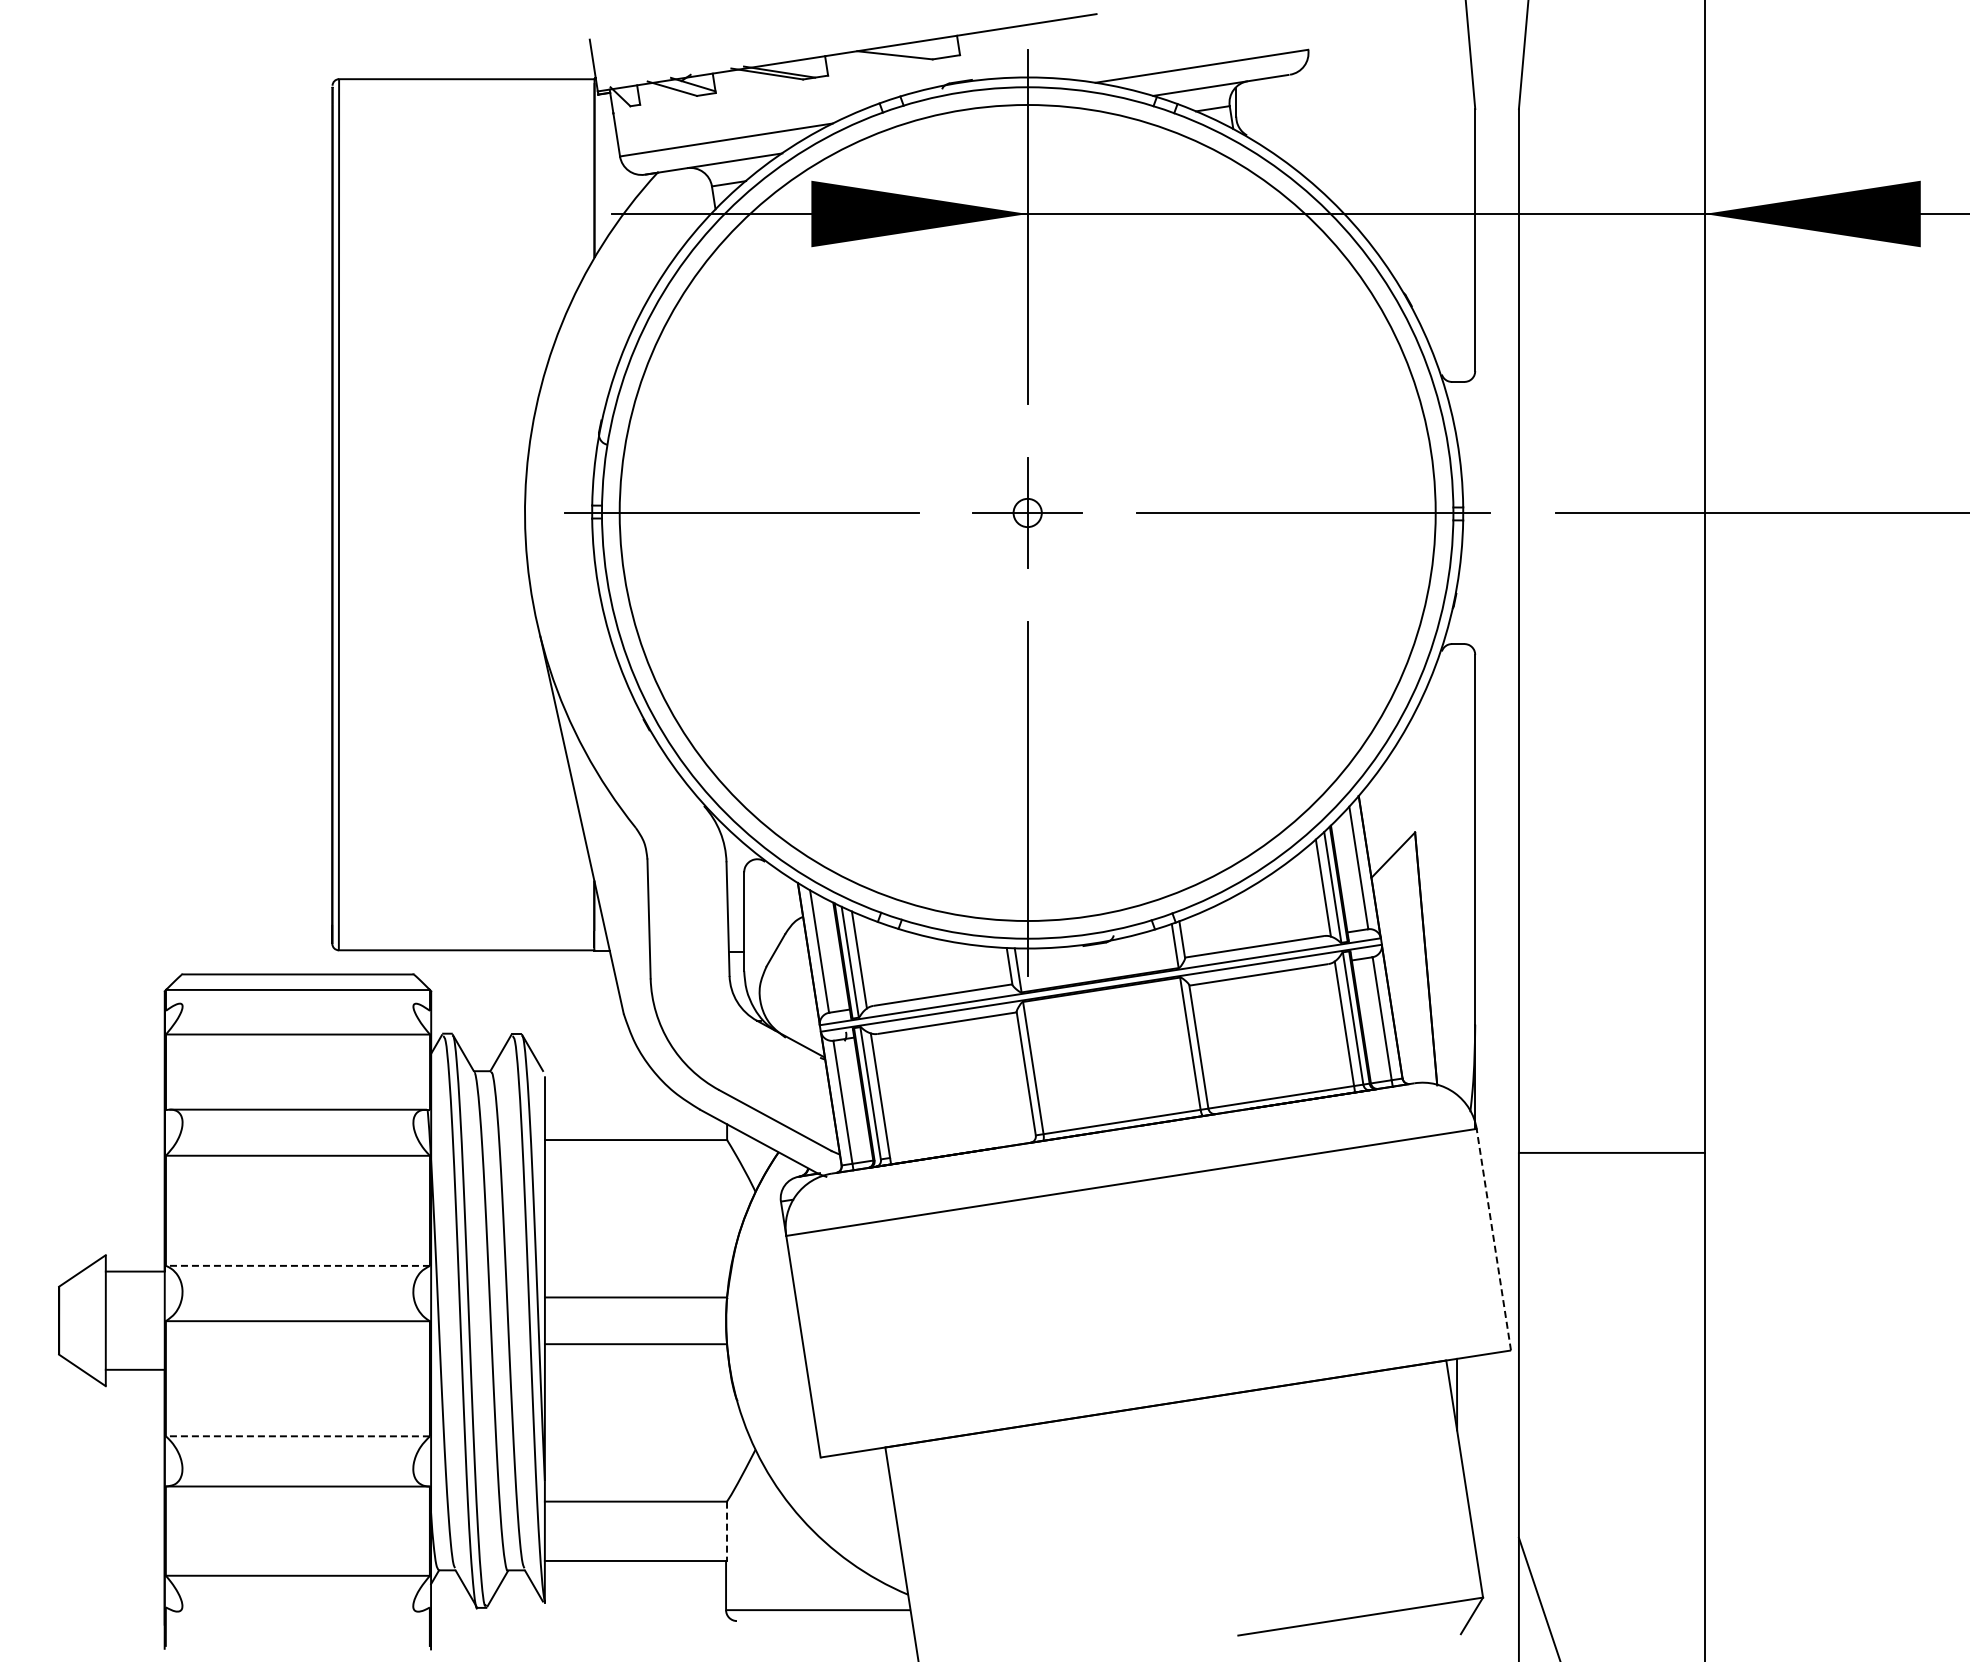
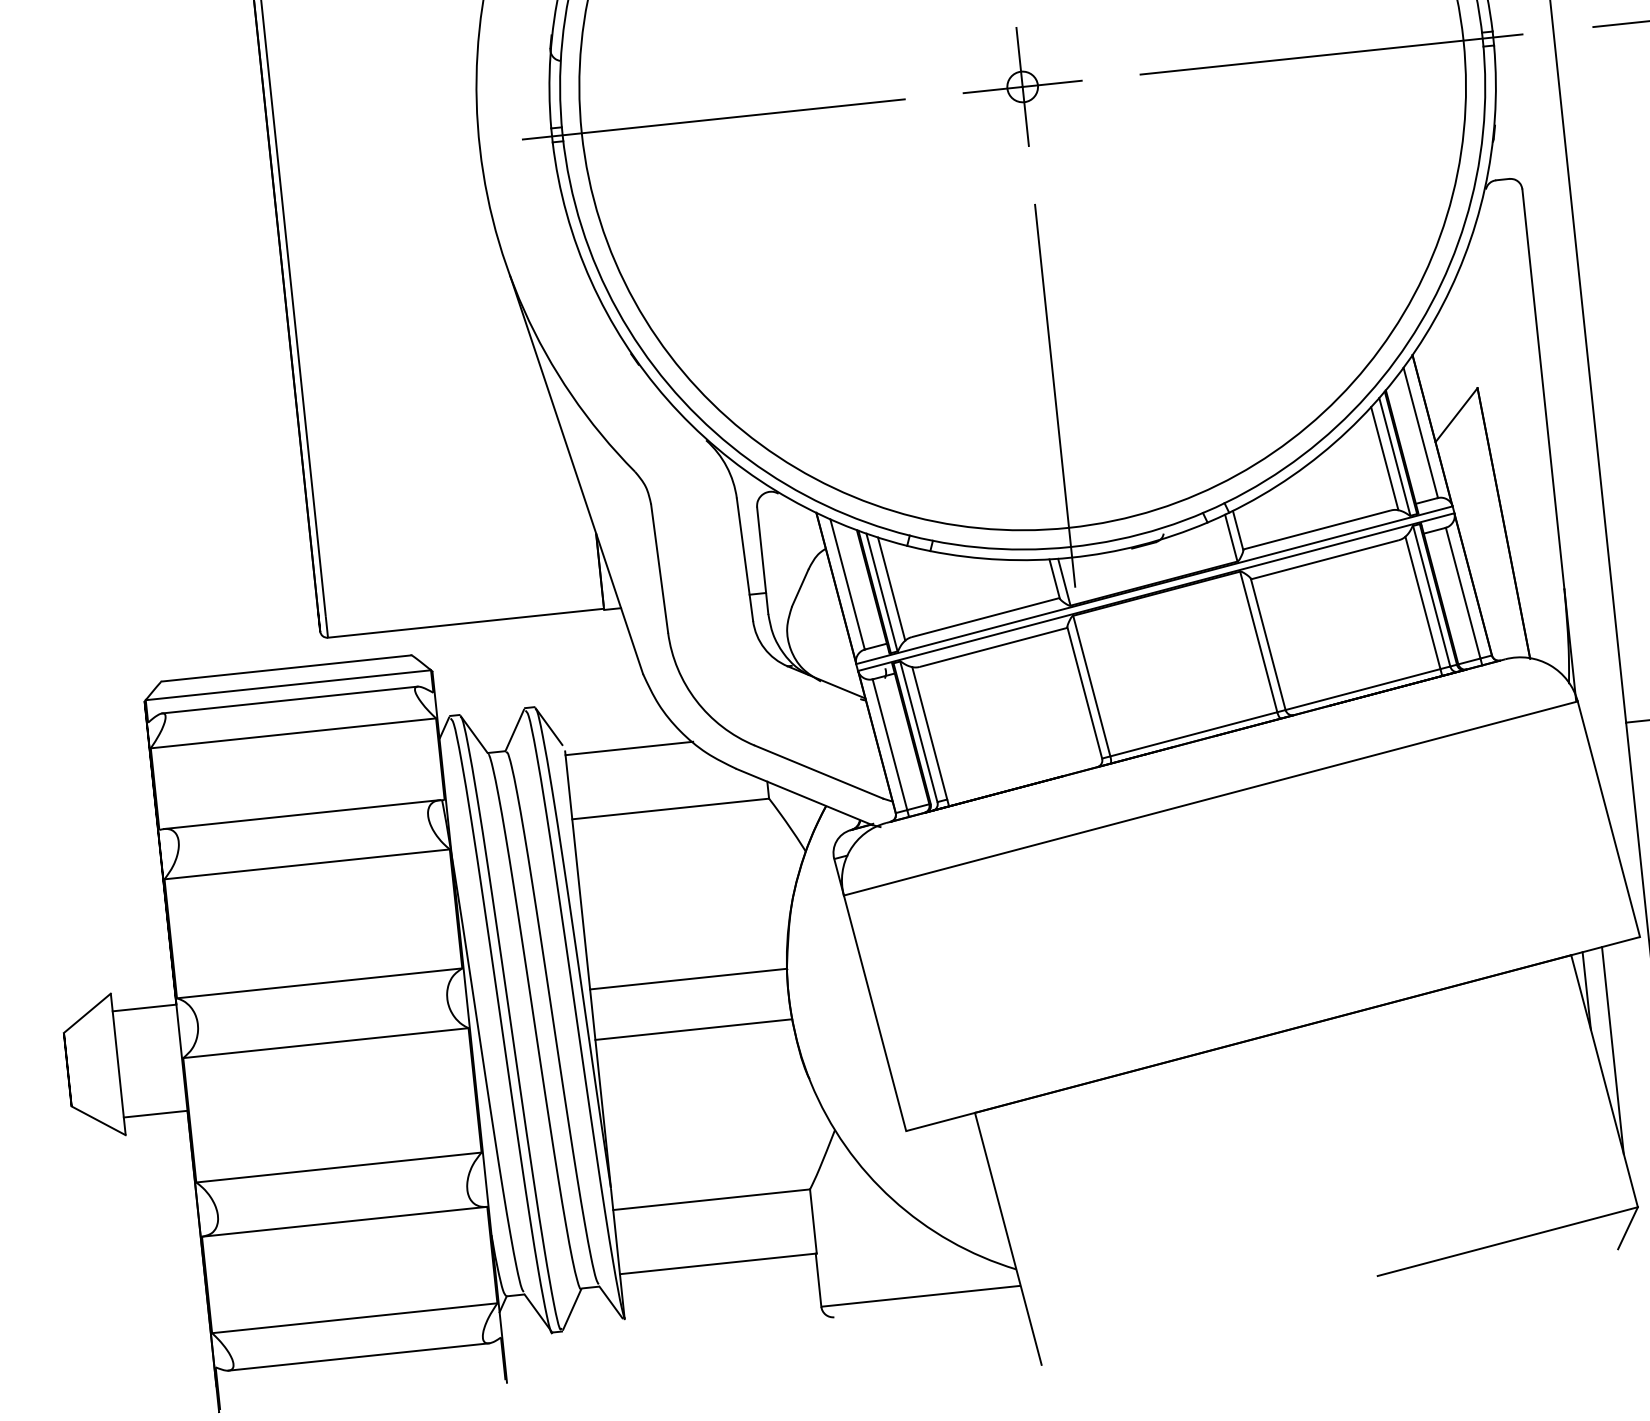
line: (297, 1003) -> (289, 699), added
line: (604, 1080) -> (629, 748), added
line: (1493, 1239) -> (1608, 819), dashed -> solid
line: (297, 1265) -> (319, 983), dashed -> solid
line: (297, 1436) -> (338, 1167), dashed -> solid
line: (1475, 1451) -> (1613, 1050), added
line: (727, 1531) -> (813, 1221), dashed -> solid
line: (297, 1611) -> (358, 1356), added

